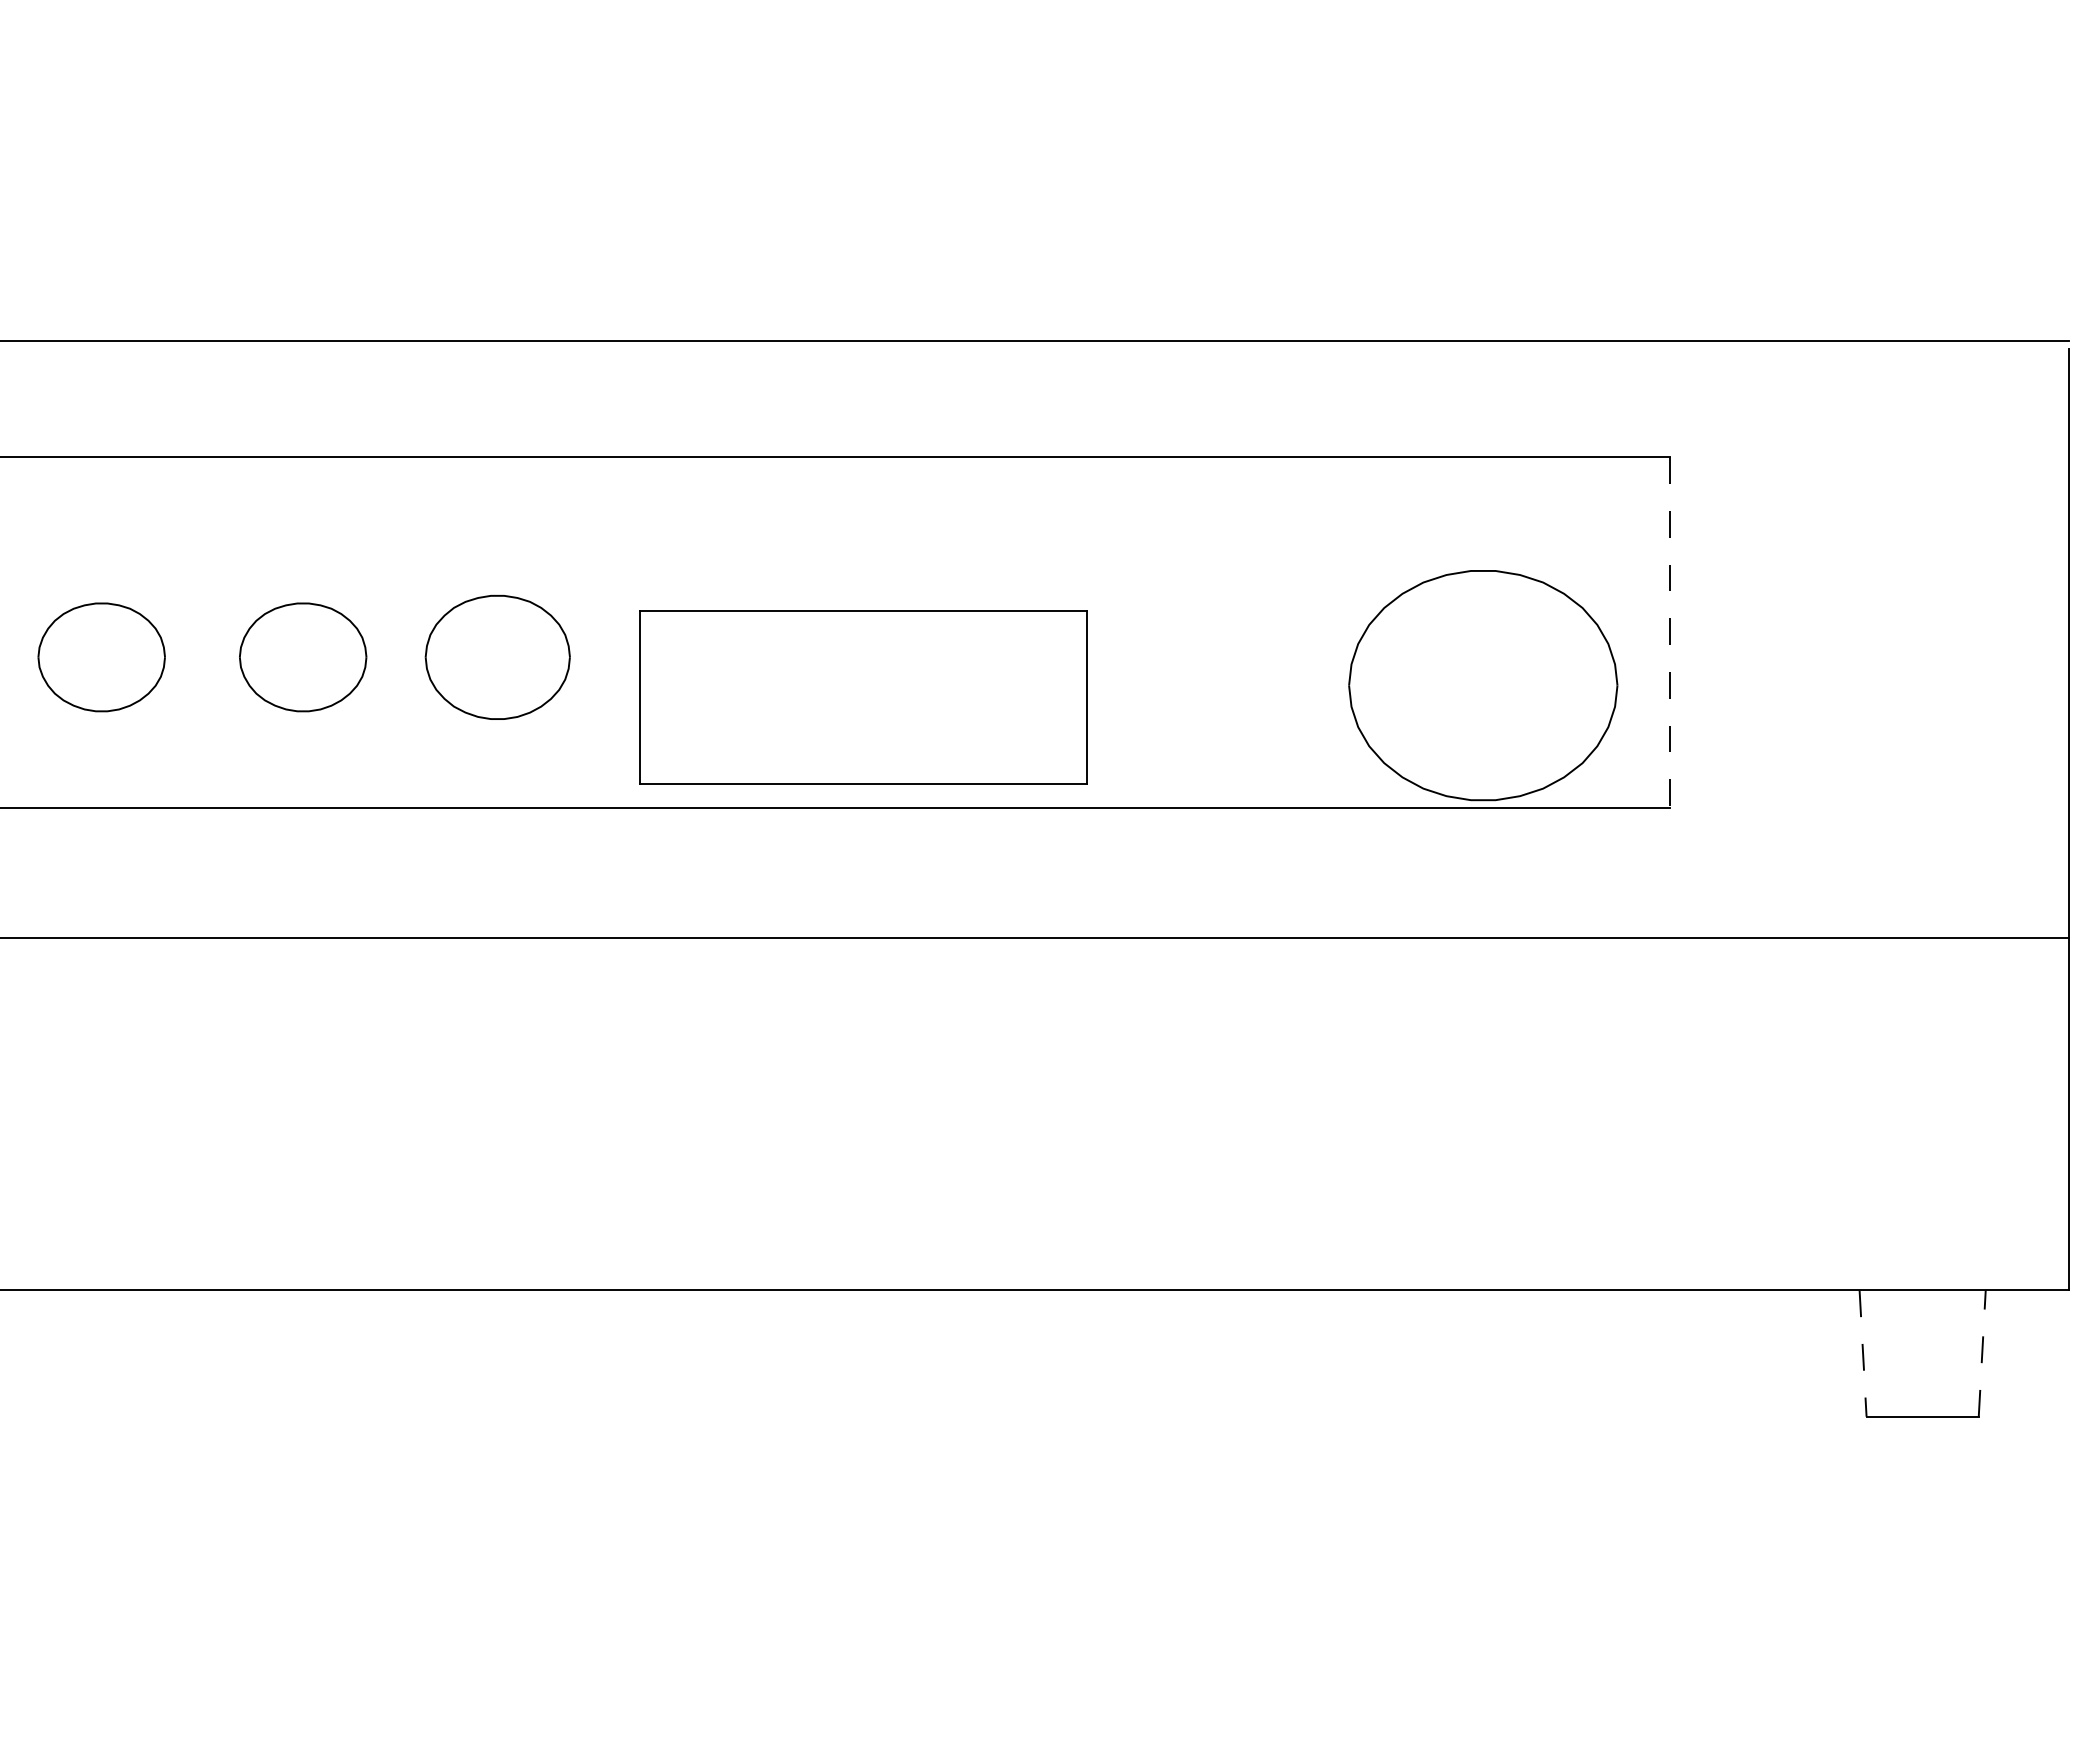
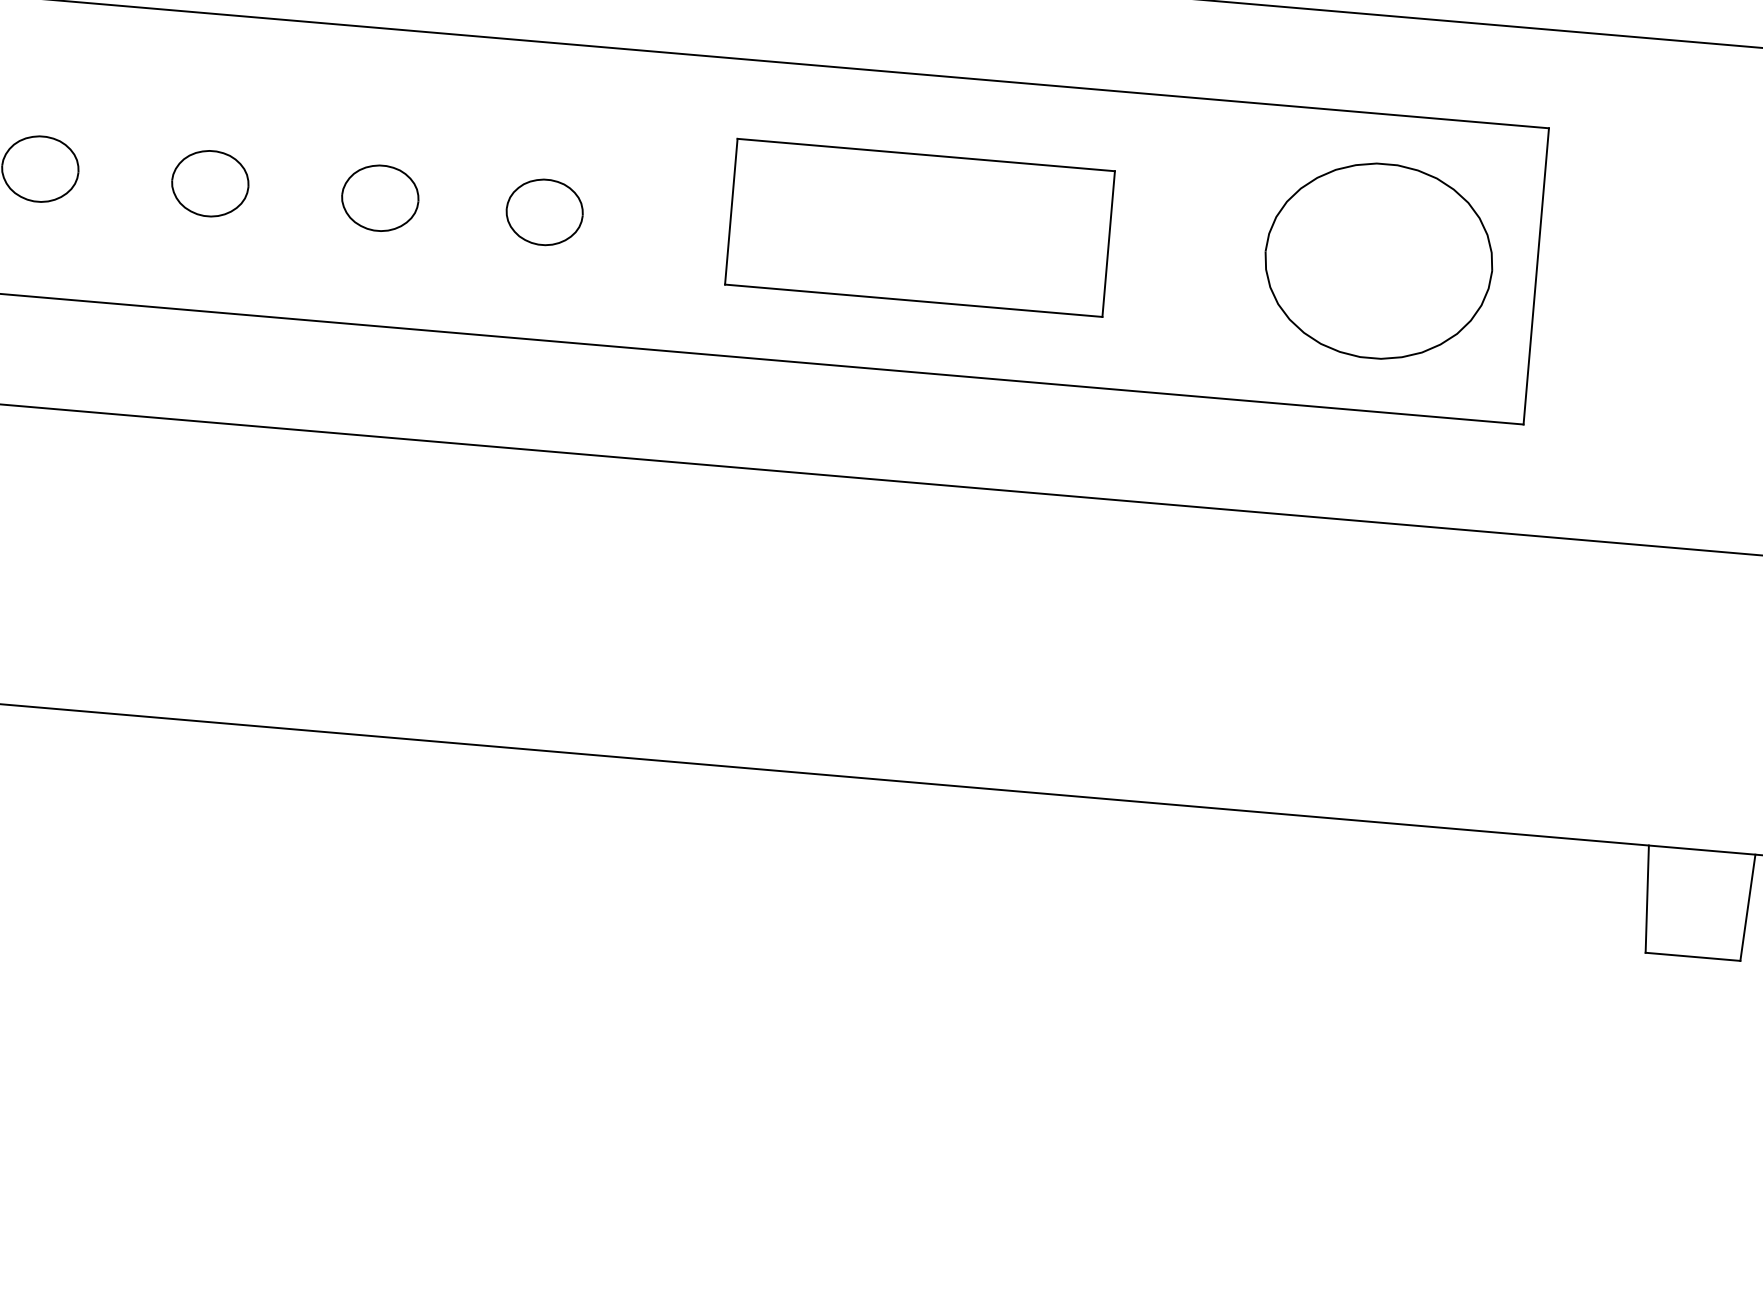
line: (1669, 633) -> (1535, 277), dashed -> solid
part: (101, 656) -> (210, 183), size x0.71
part: (302, 656) -> (379, 197), size x0.71
part: (497, 656) -> (544, 211), size x0.62
part: (1483, 685) -> (1379, 261), moved
part: (863, 697) -> (920, 227), moved
line: (1982, 1353) -> (1748, 907), dashed -> solid
line: (1863, 1354) -> (1647, 900), dashed -> solid

